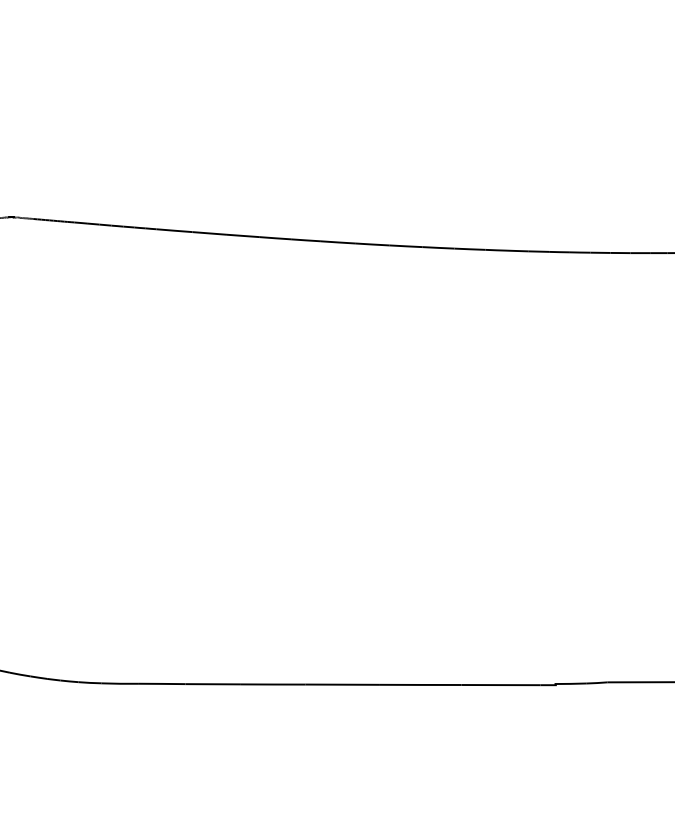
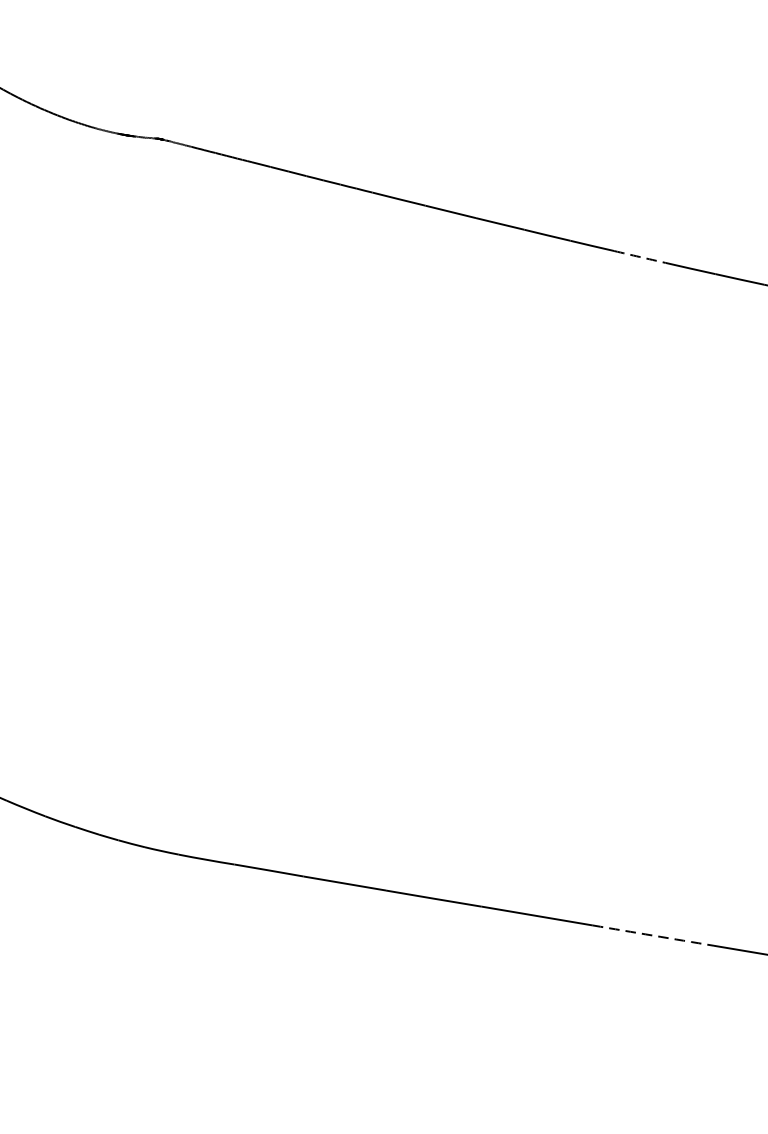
arc: (338, 242) -> (640, 257), solid -> dashed
arc: (420, 684) -> (653, 934), solid -> dashed

